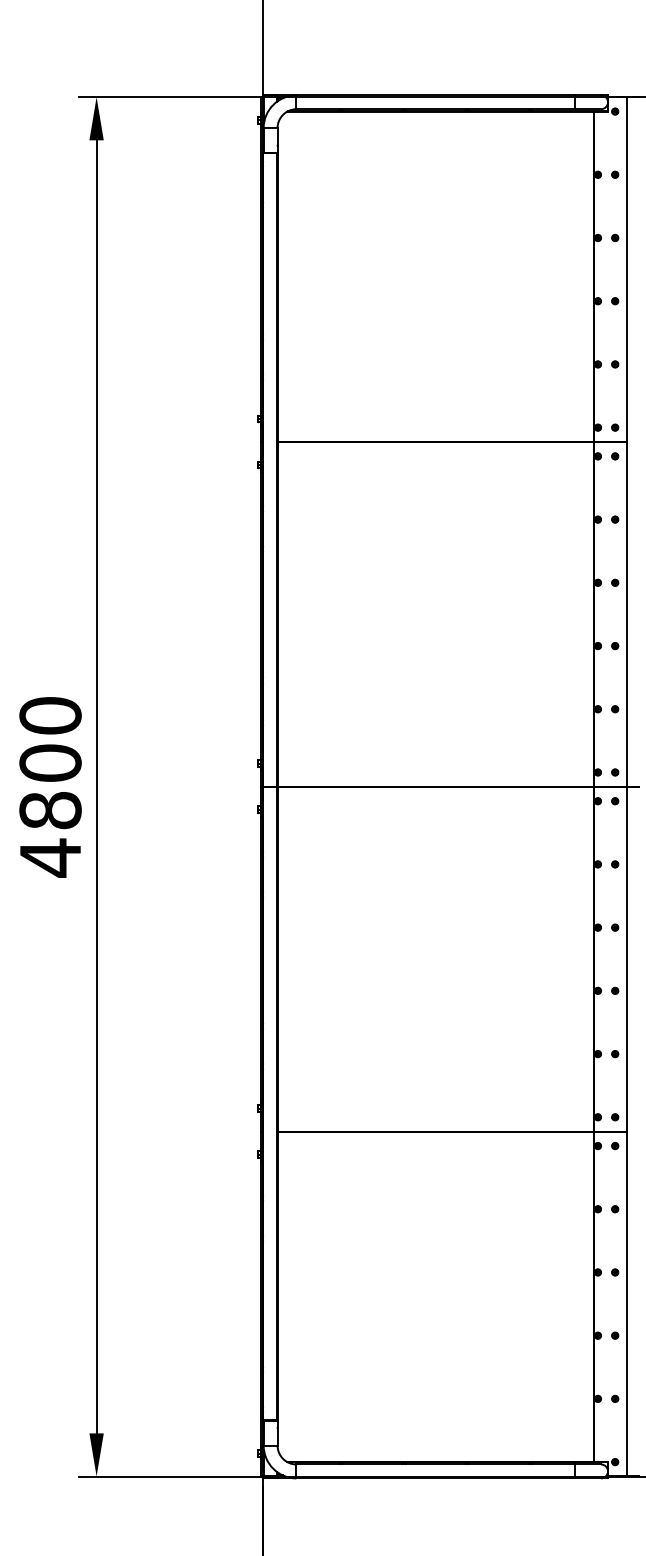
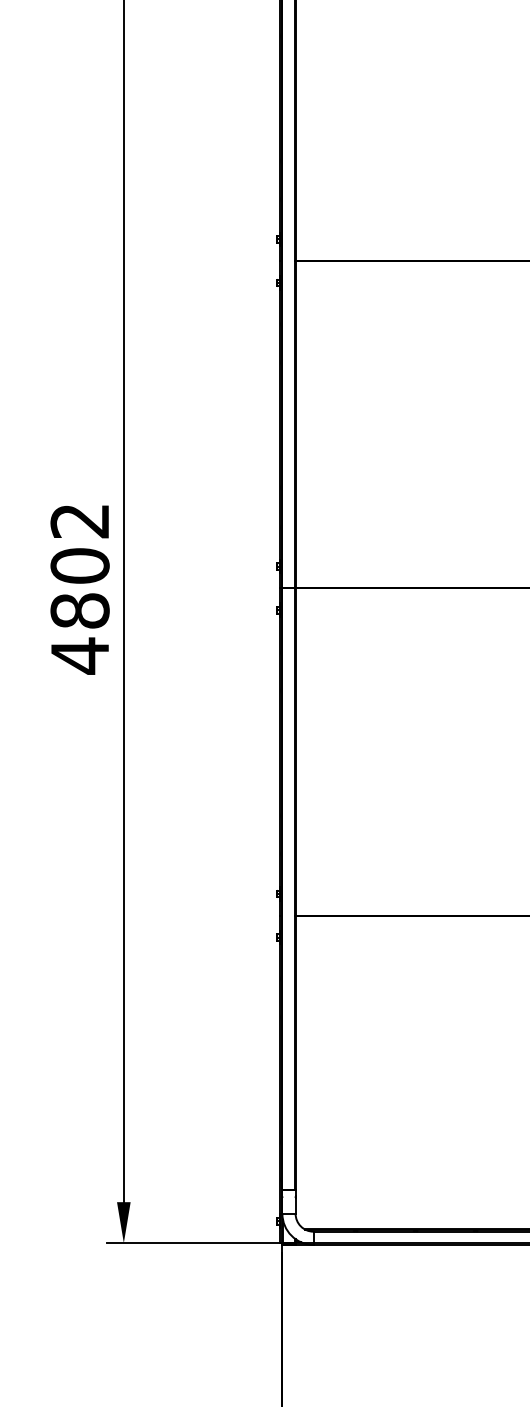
text: (50, 715) -> (80, 520), 4800 -> 4802

